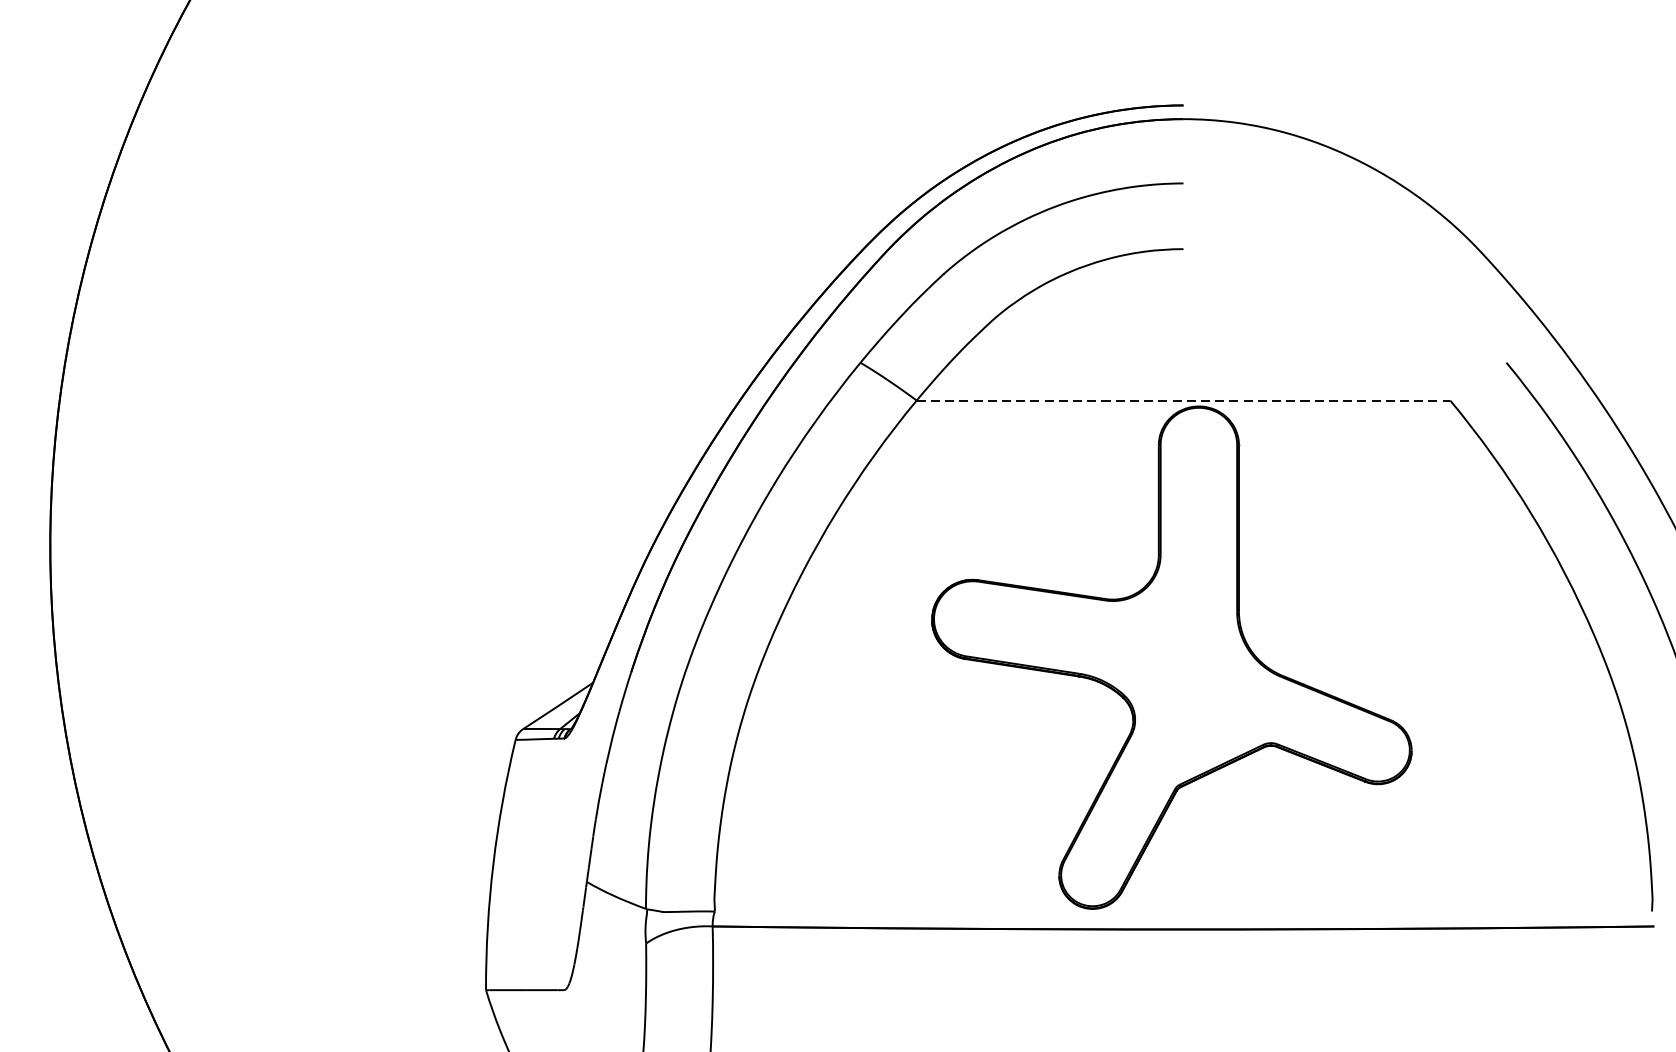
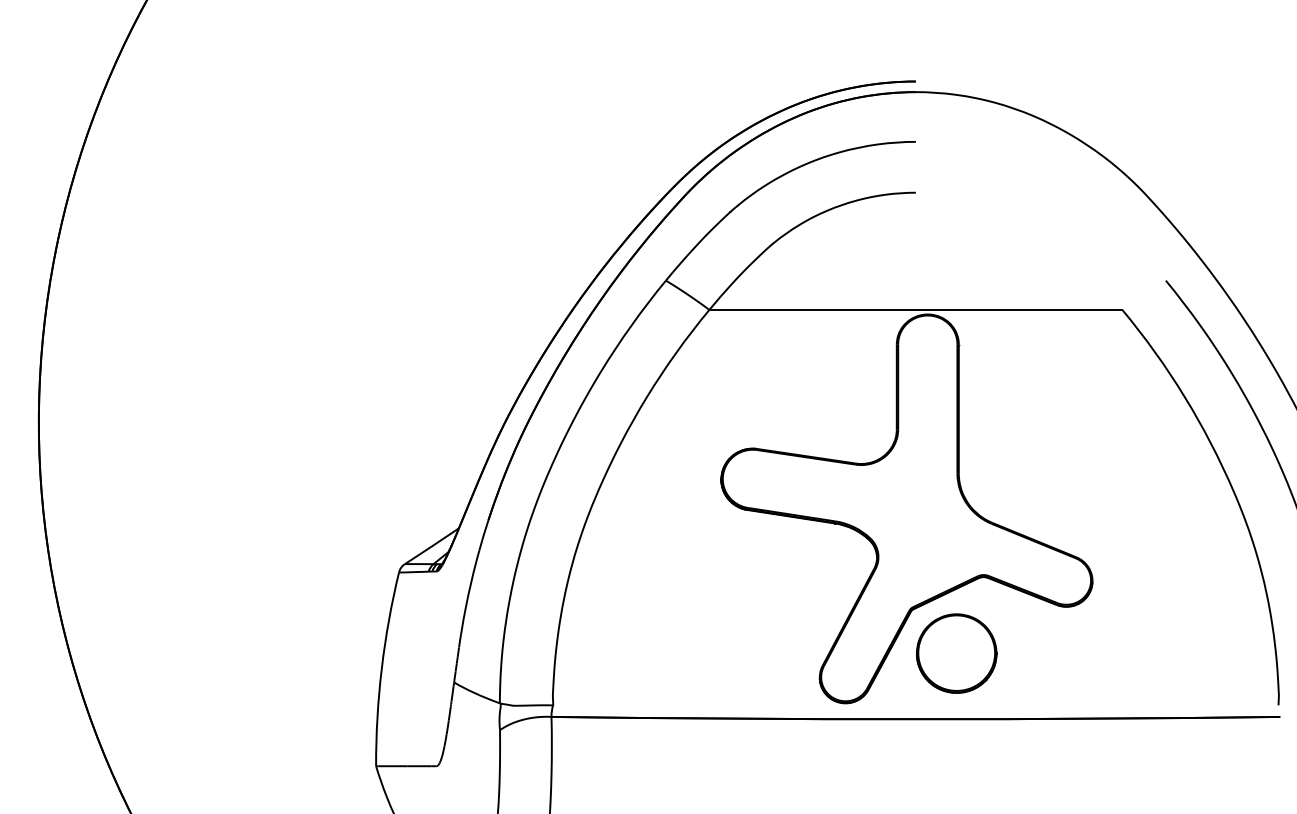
line: (1184, 400) -> (916, 309), dashed -> solid
part: (1235, 844) -> (956, 653), added

